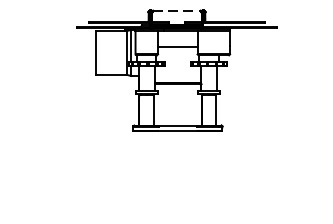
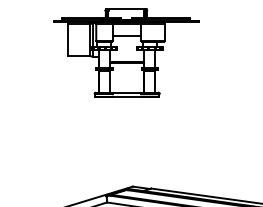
line: (177, 10) -> (126, 9), dashed -> solid

